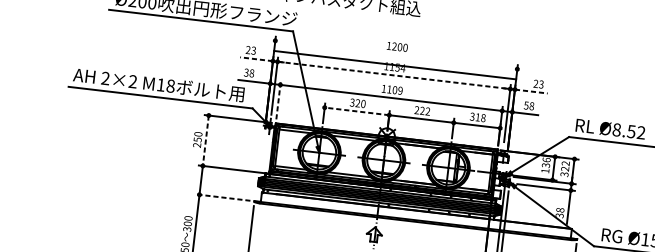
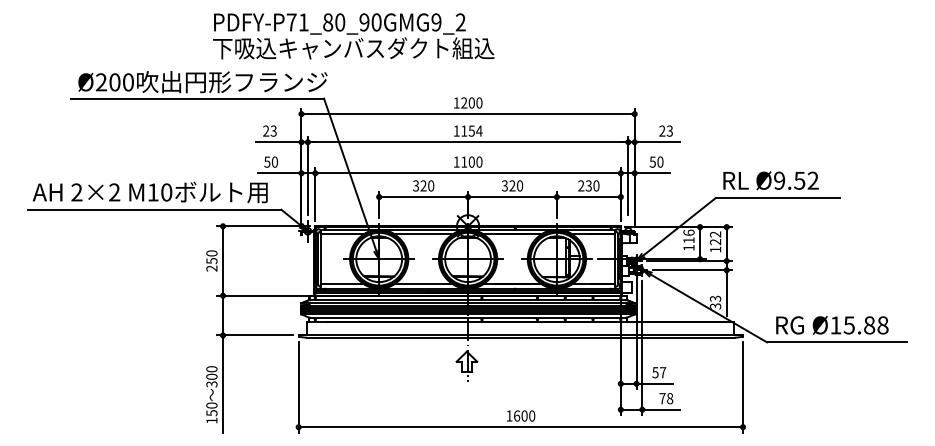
line: (256, 59) -> (278, 142), dashed -> solid
line: (394, 65) -> (467, 114), moved
text: (248, 72) -> (270, 161), 38 -> 50
line: (394, 75) -> (468, 142), dashed -> solid
text: (170, 86) -> (166, 192), M18 -> M10
text: (400, 90) -> (479, 161), 1109 -> 1100
line: (531, 91) -> (657, 142), dashed -> solid
line: (278, 100) -> (315, 194), dashed -> solid
text: (531, 106) -> (660, 162), 58 -> 50
text: (422, 110) -> (512, 185), 222 -> 320
line: (356, 111) -> (423, 197), dashed -> solid
text: (477, 117) -> (588, 185), 318 -> 230
text: (616, 129) -> (779, 180), Ø8.52 -> Ø9.52
line: (206, 141) -> (223, 261), dashed -> solid
text: (545, 165) -> (688, 240), 136 -> 116
text: (564, 174) -> (715, 249), 322 -> 122
line: (223, 197) -> (255, 335), dashed -> solid
text: (560, 209) -> (715, 298), 38 -> 33

